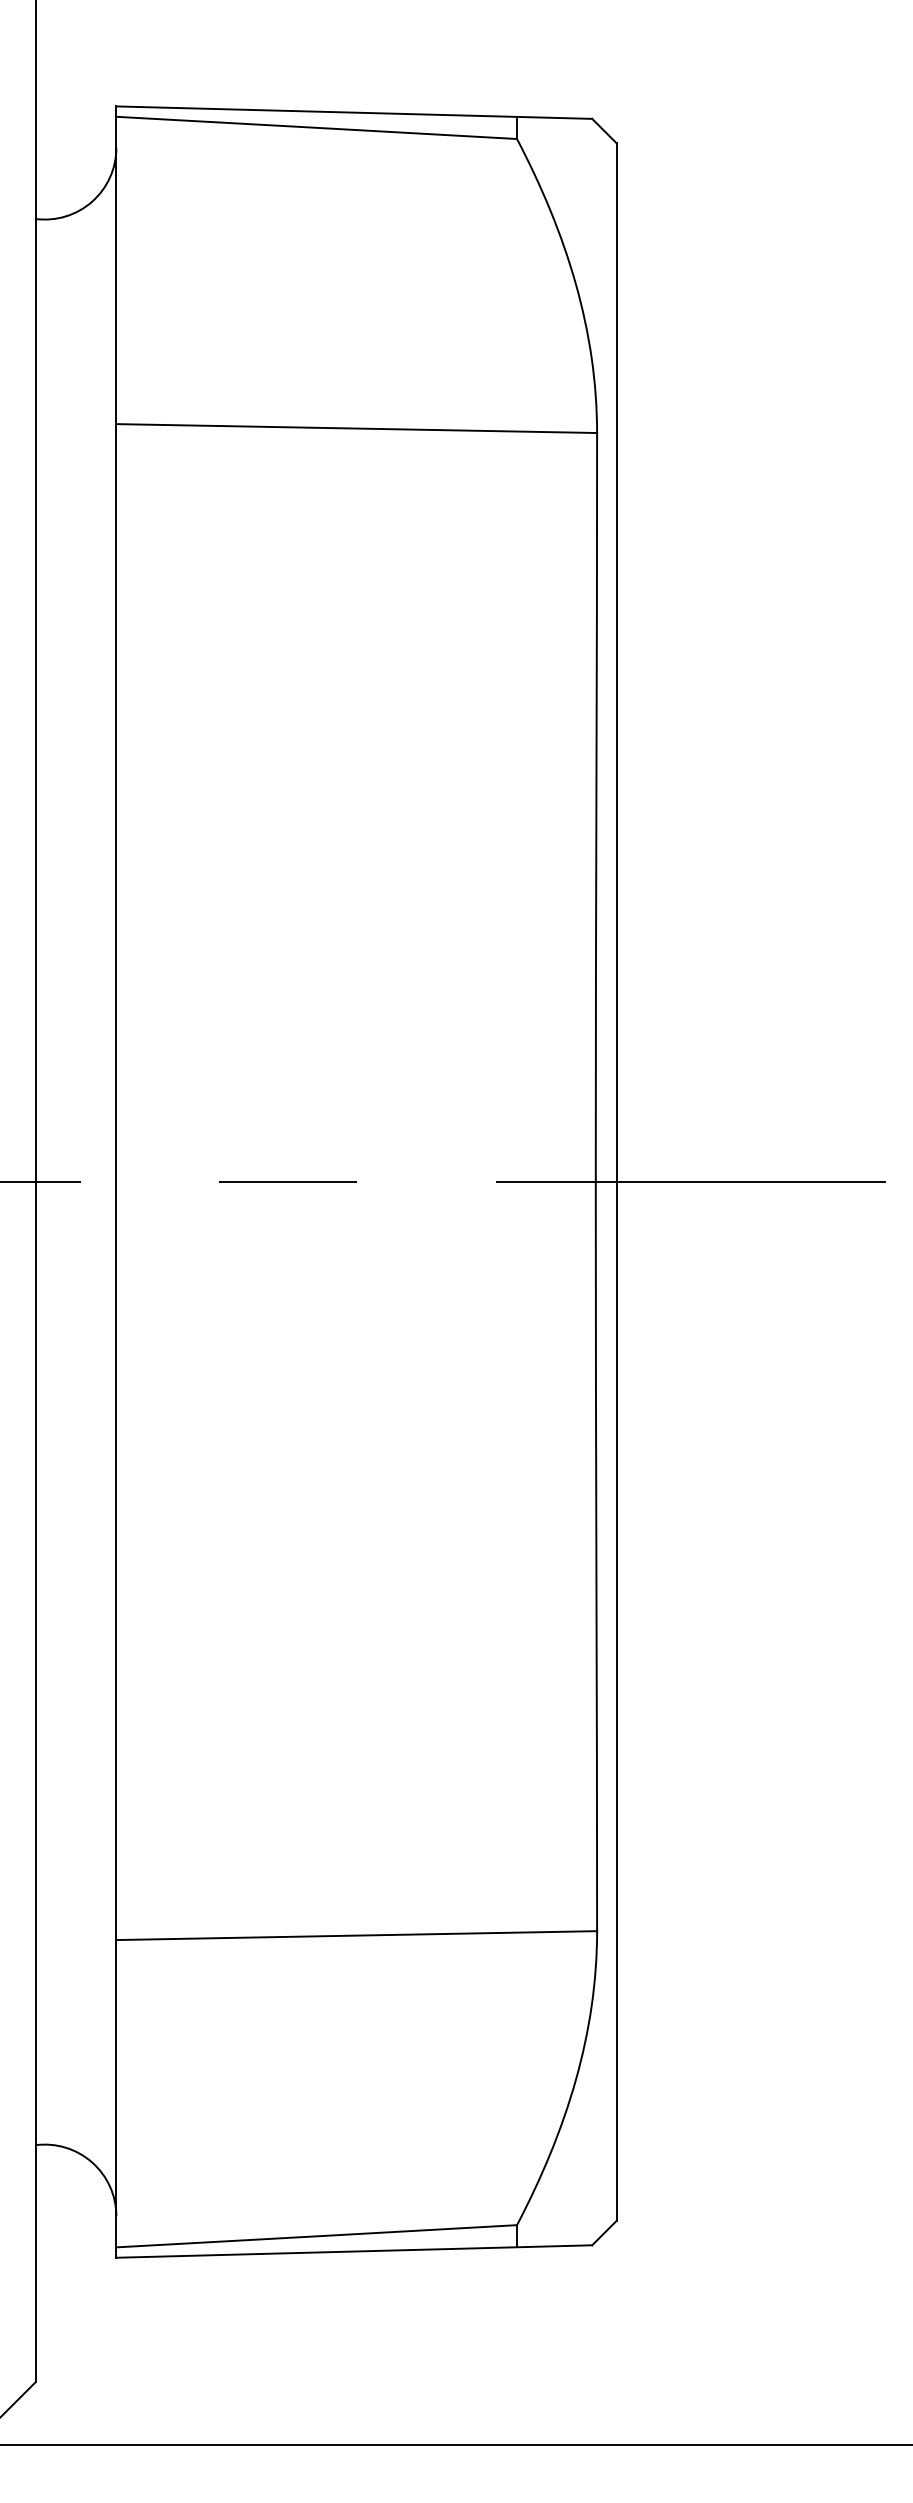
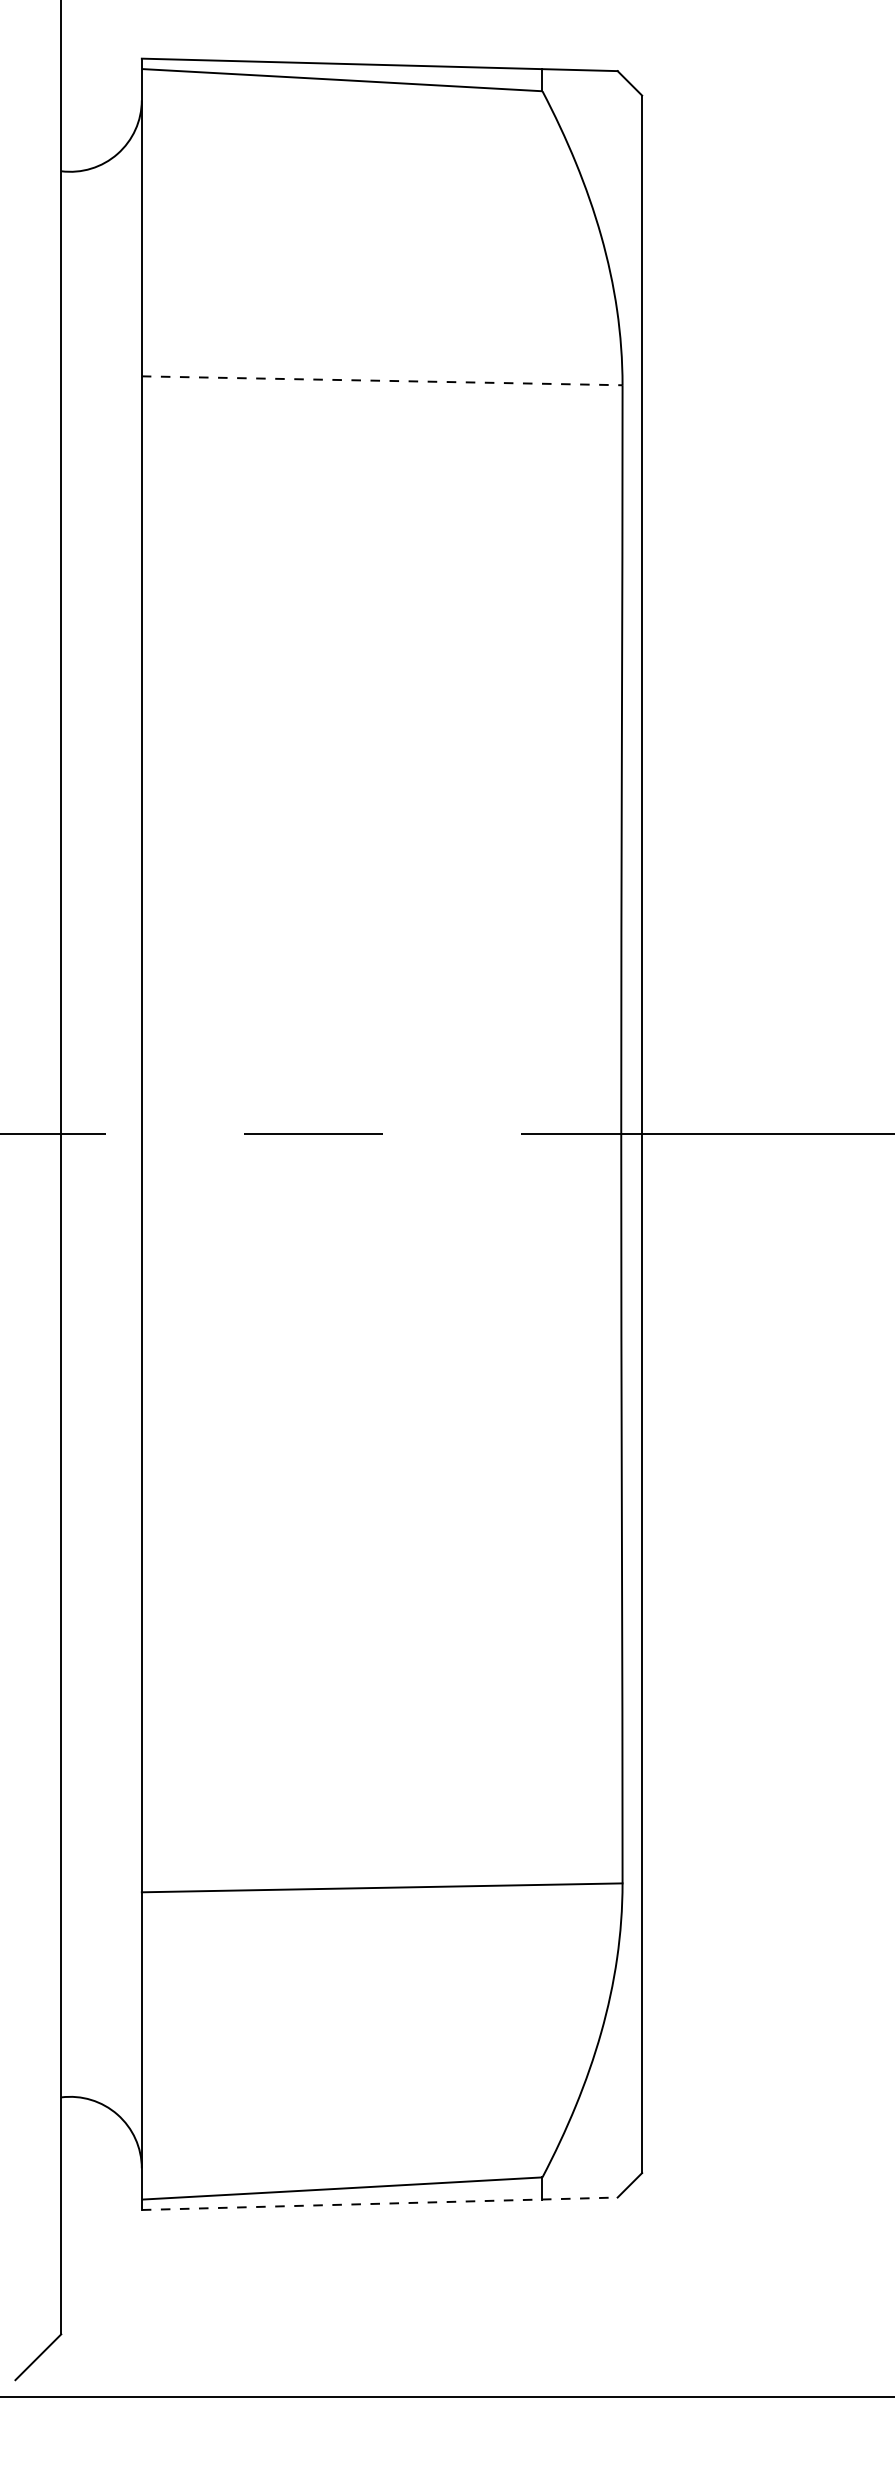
line: (357, 428) -> (382, 380), solid -> dashed
line: (354, 2251) -> (379, 2203), solid -> dashed

